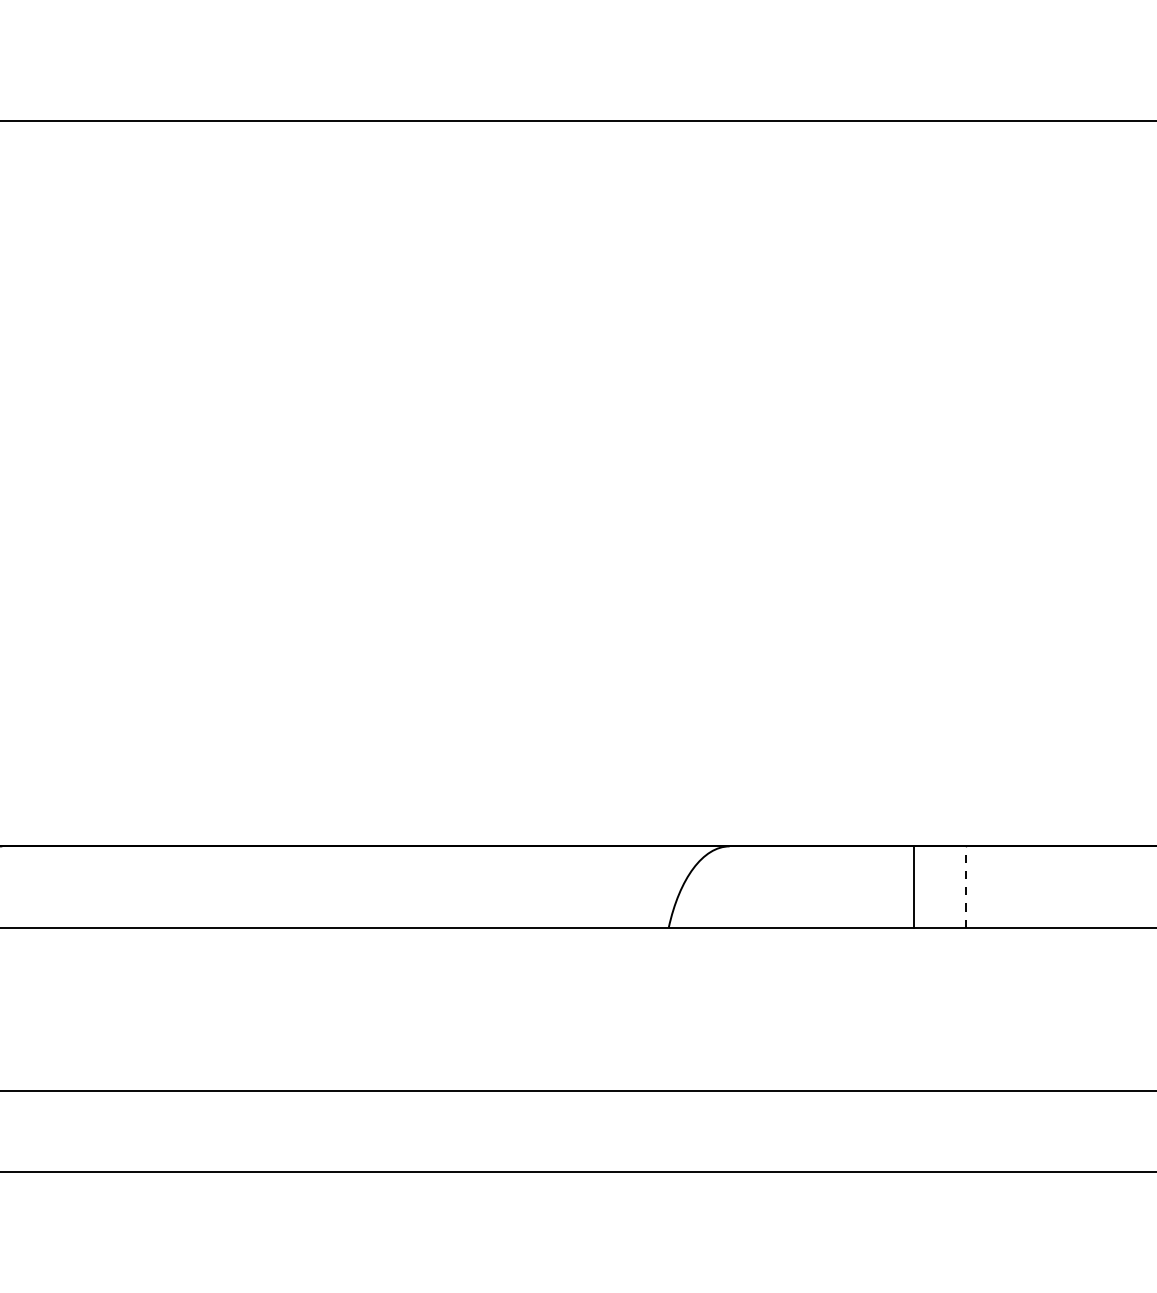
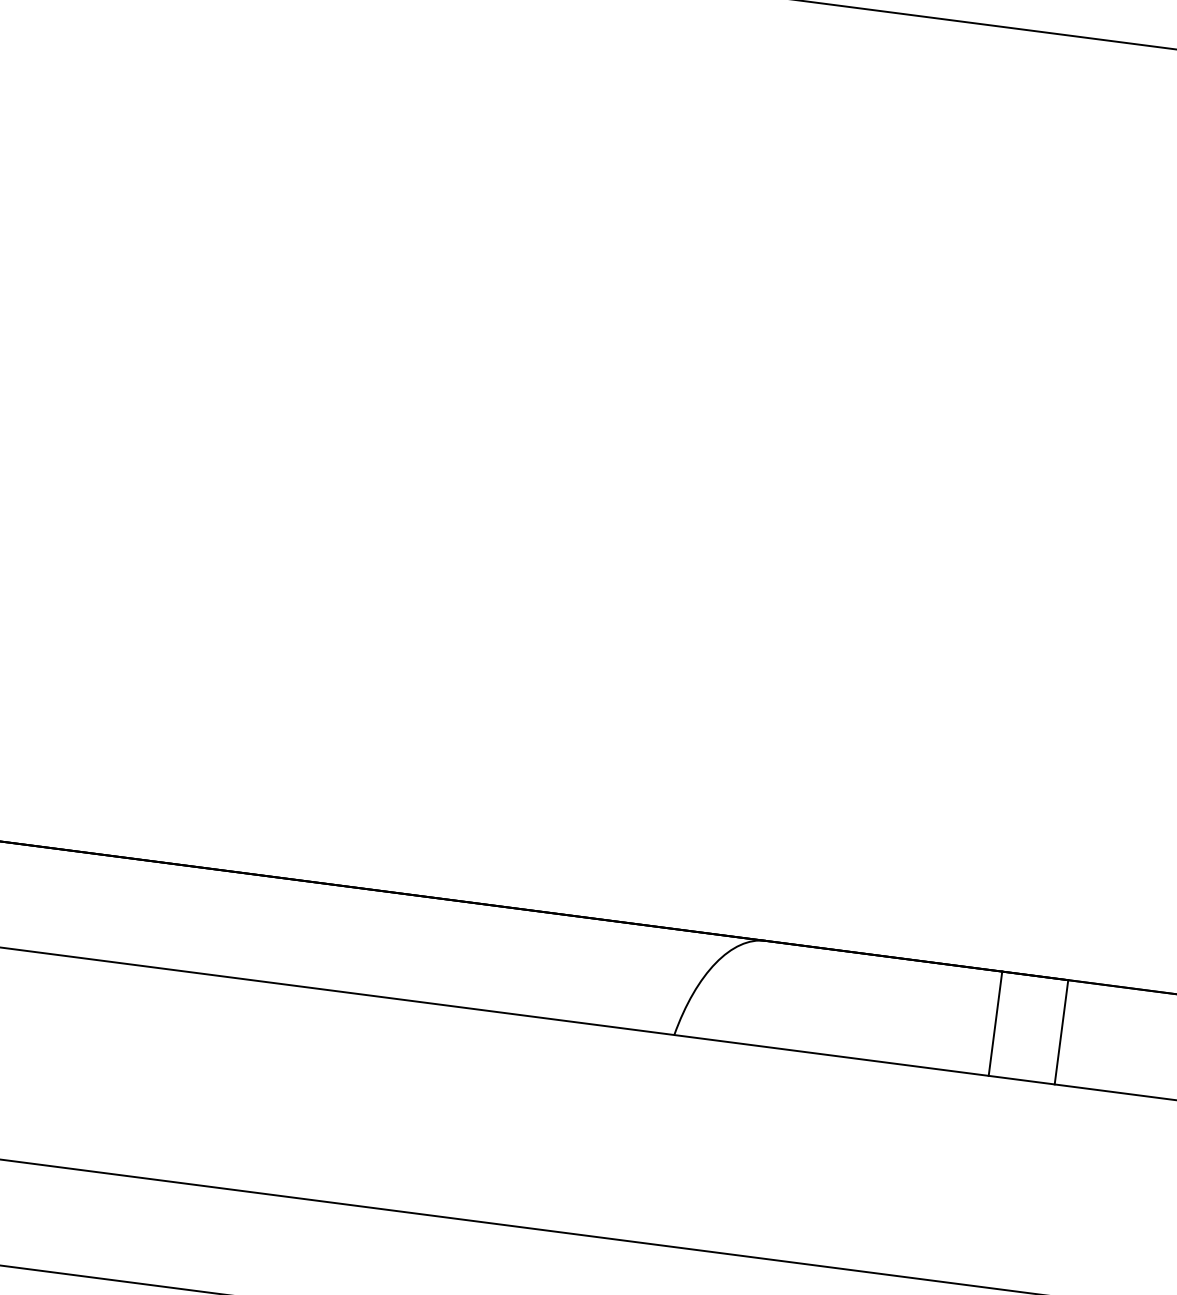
line: (965, 887) -> (1061, 1032), dashed -> solid

